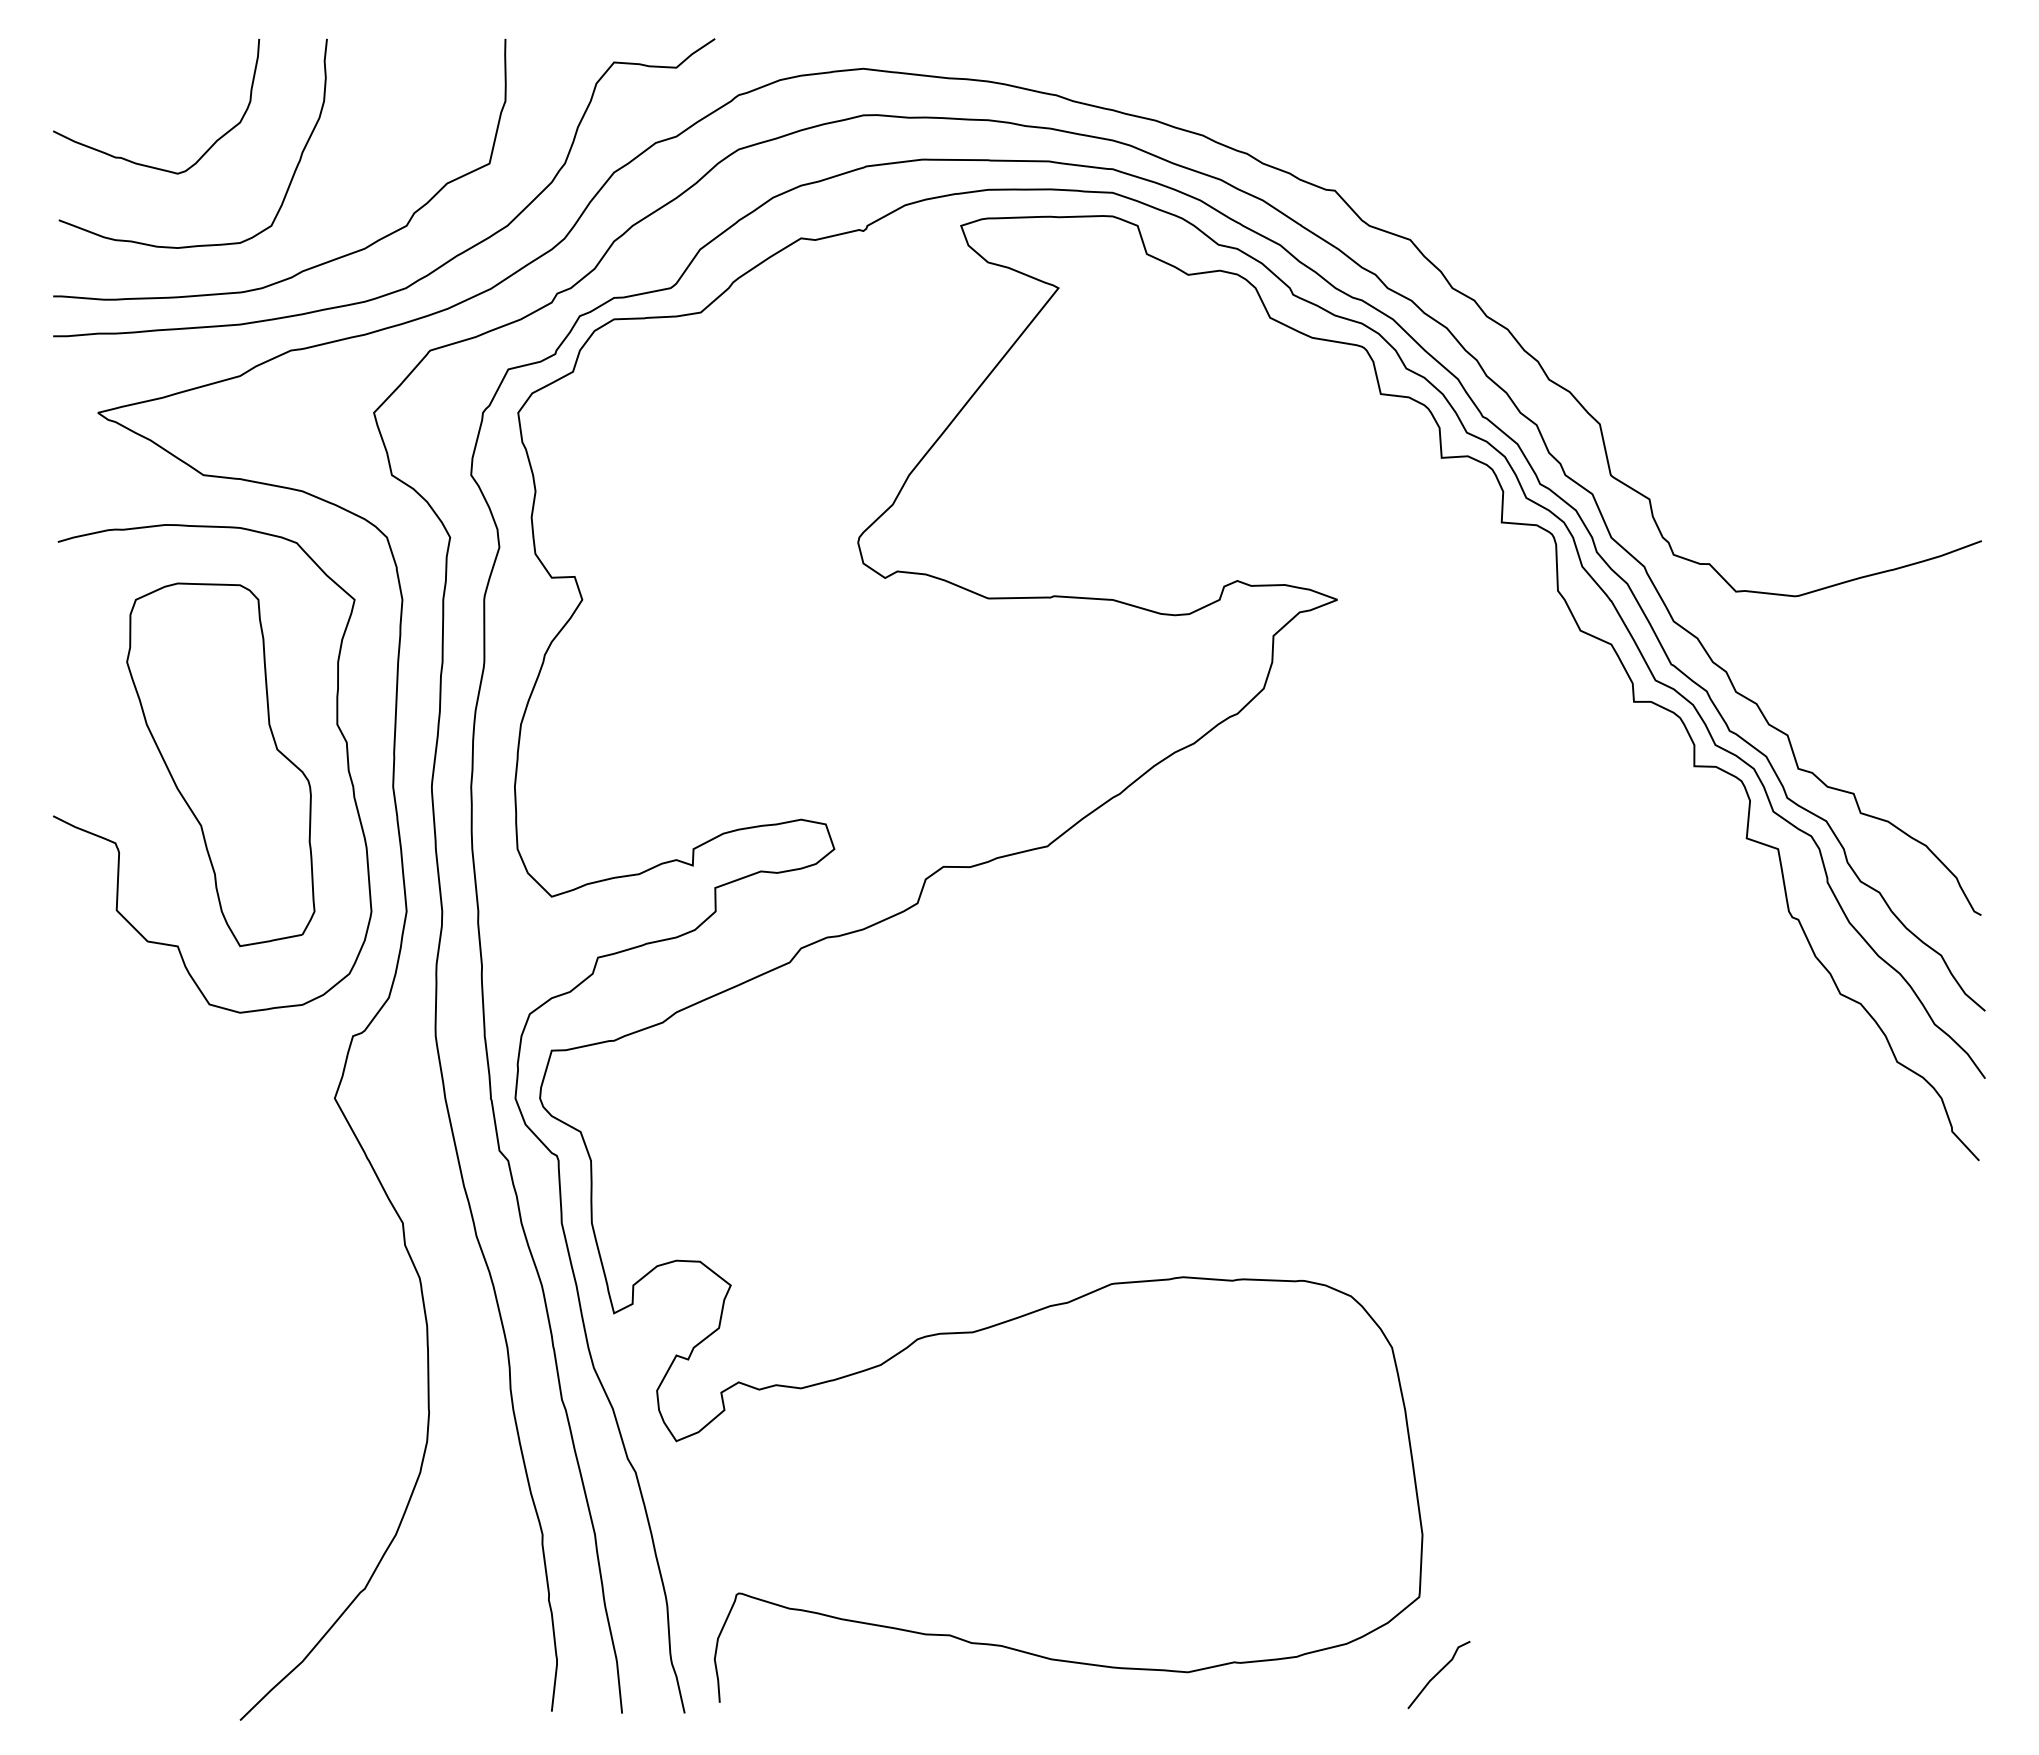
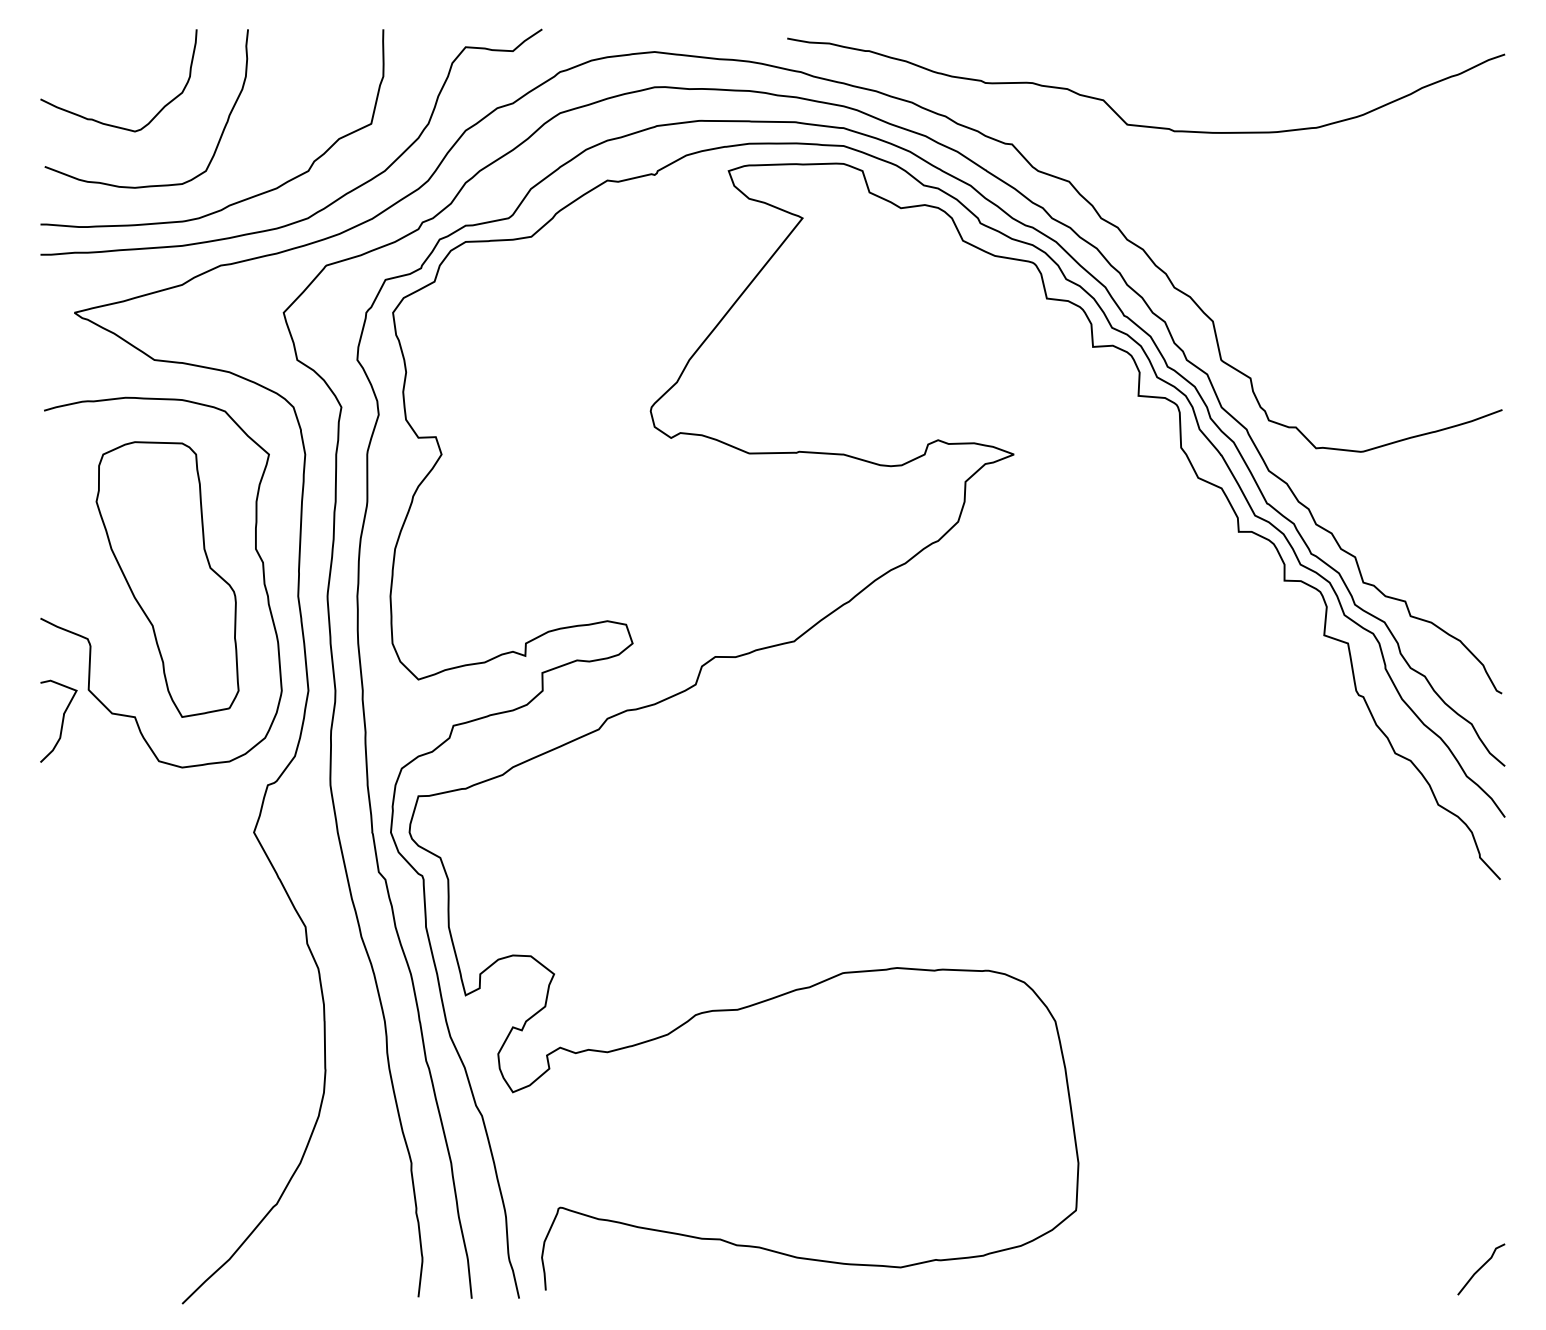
curve: (1507, 165) -> (1142, 125), added
curve: (81, 951) -> (61, 721), added
line: (1438, 1674) -> (1480, 1269), moved

